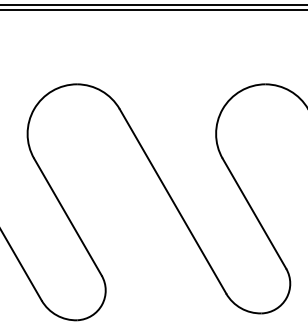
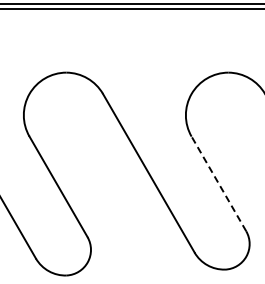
line: (254, 213) -> (218, 183), solid -> dashed

